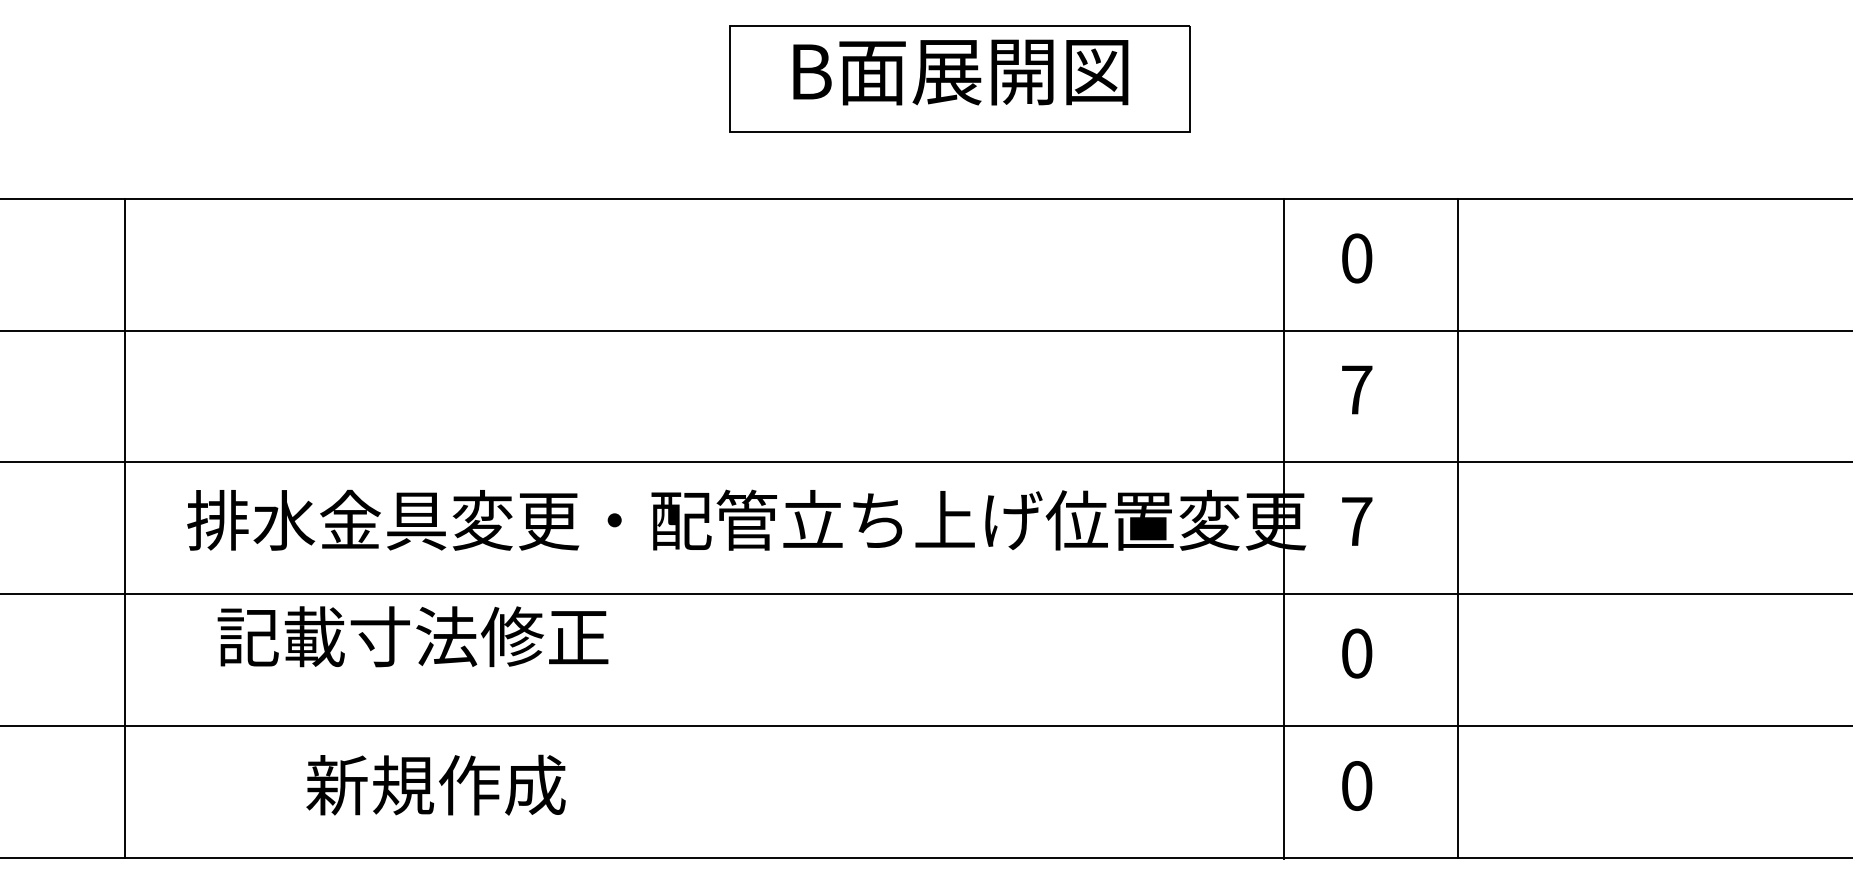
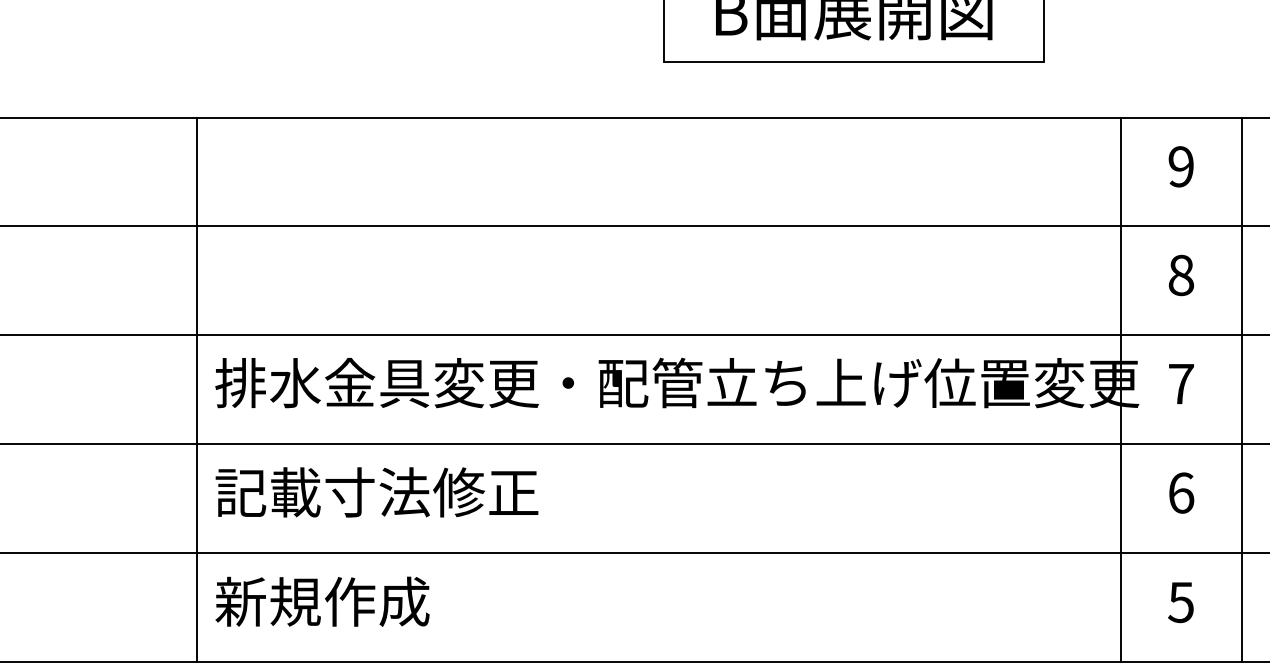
text: (1356, 258) -> (1180, 166), 0 -> 9
text: (1357, 390) -> (1181, 275), 7 -> 8
line: (124, 528) -> (196, 389), moved
line: (1458, 528) -> (1242, 389), moved
text: (412, 636) -> (376, 492), moved
text: (1357, 653) -> (1181, 493), 0 -> 6
text: (435, 784) -> (322, 601), moved
text: (1356, 785) -> (1180, 602), 0 -> 5

